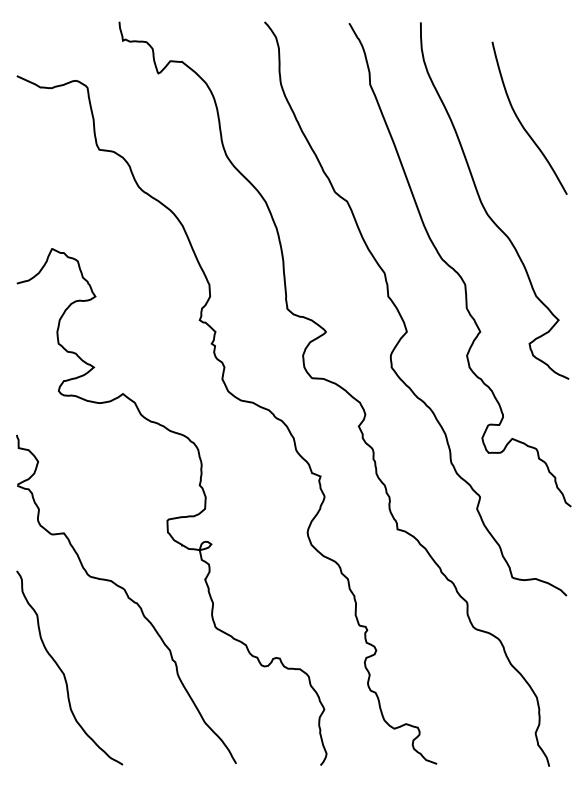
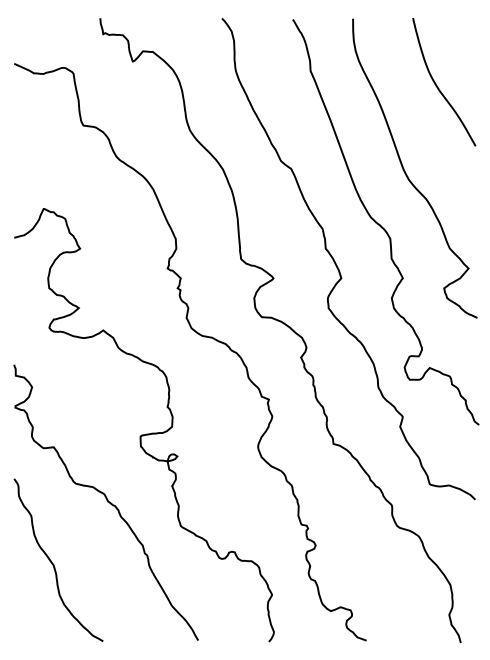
curve: (521, 122) -> (437, 85), moved

